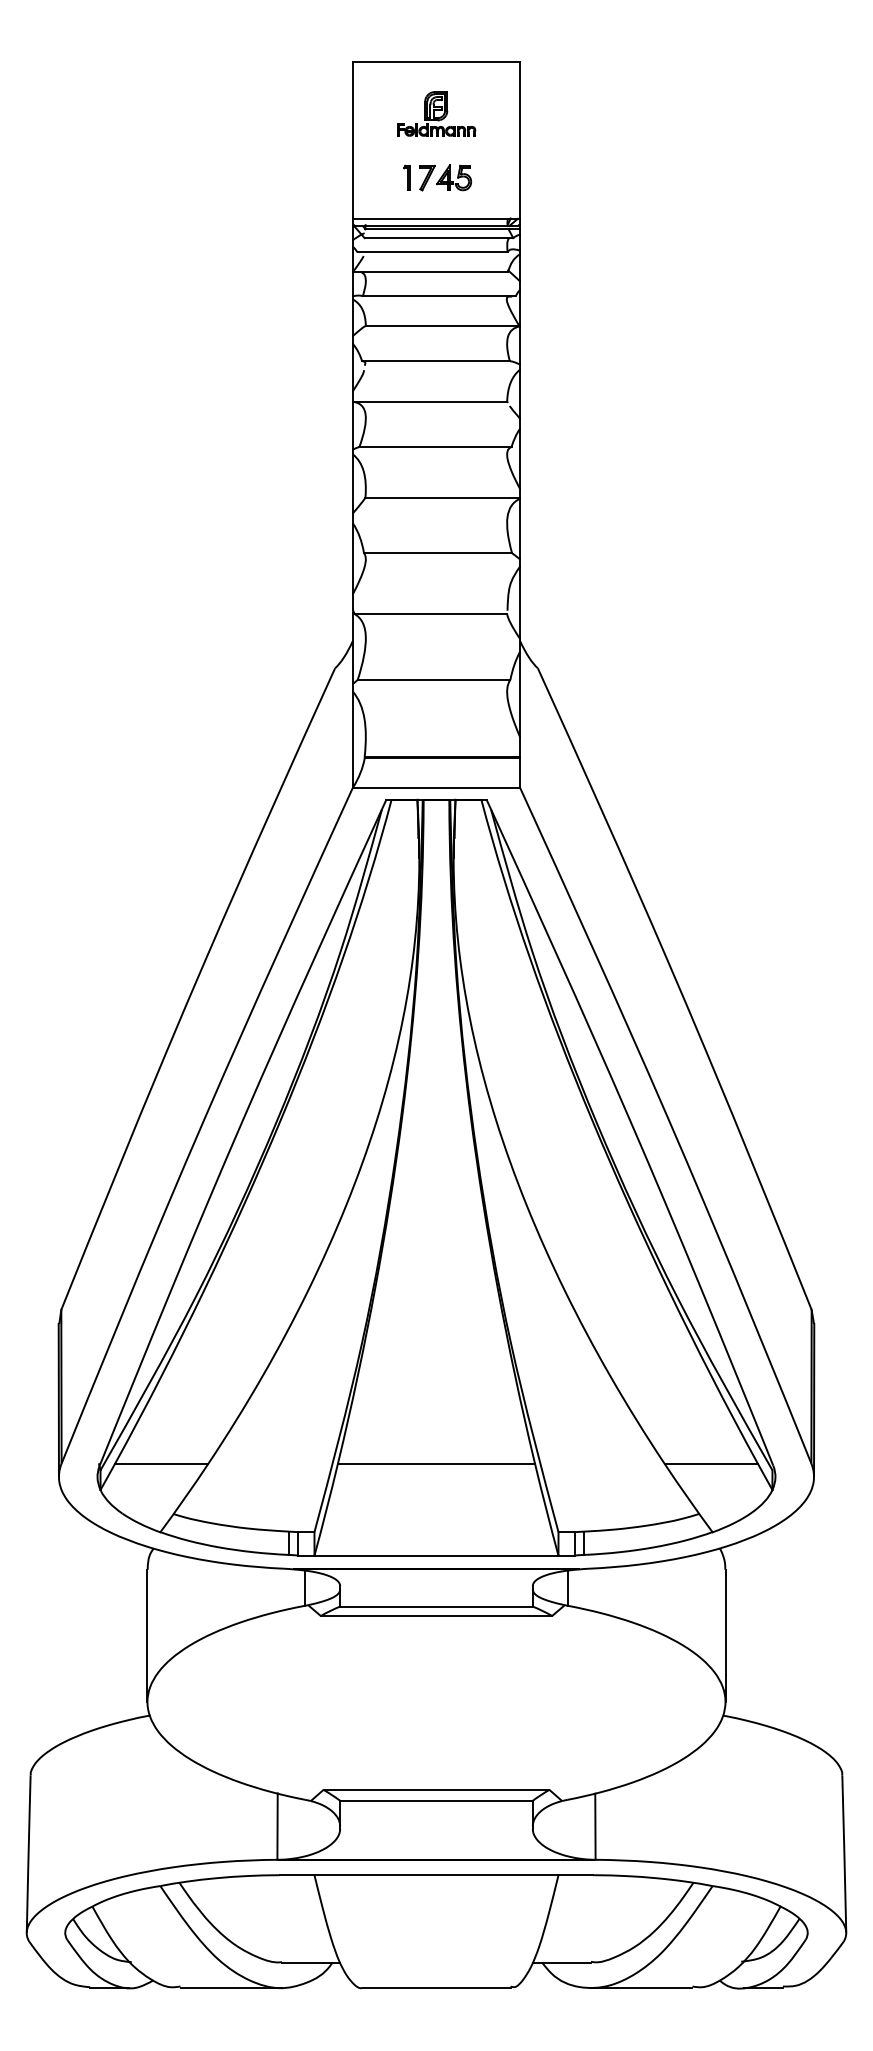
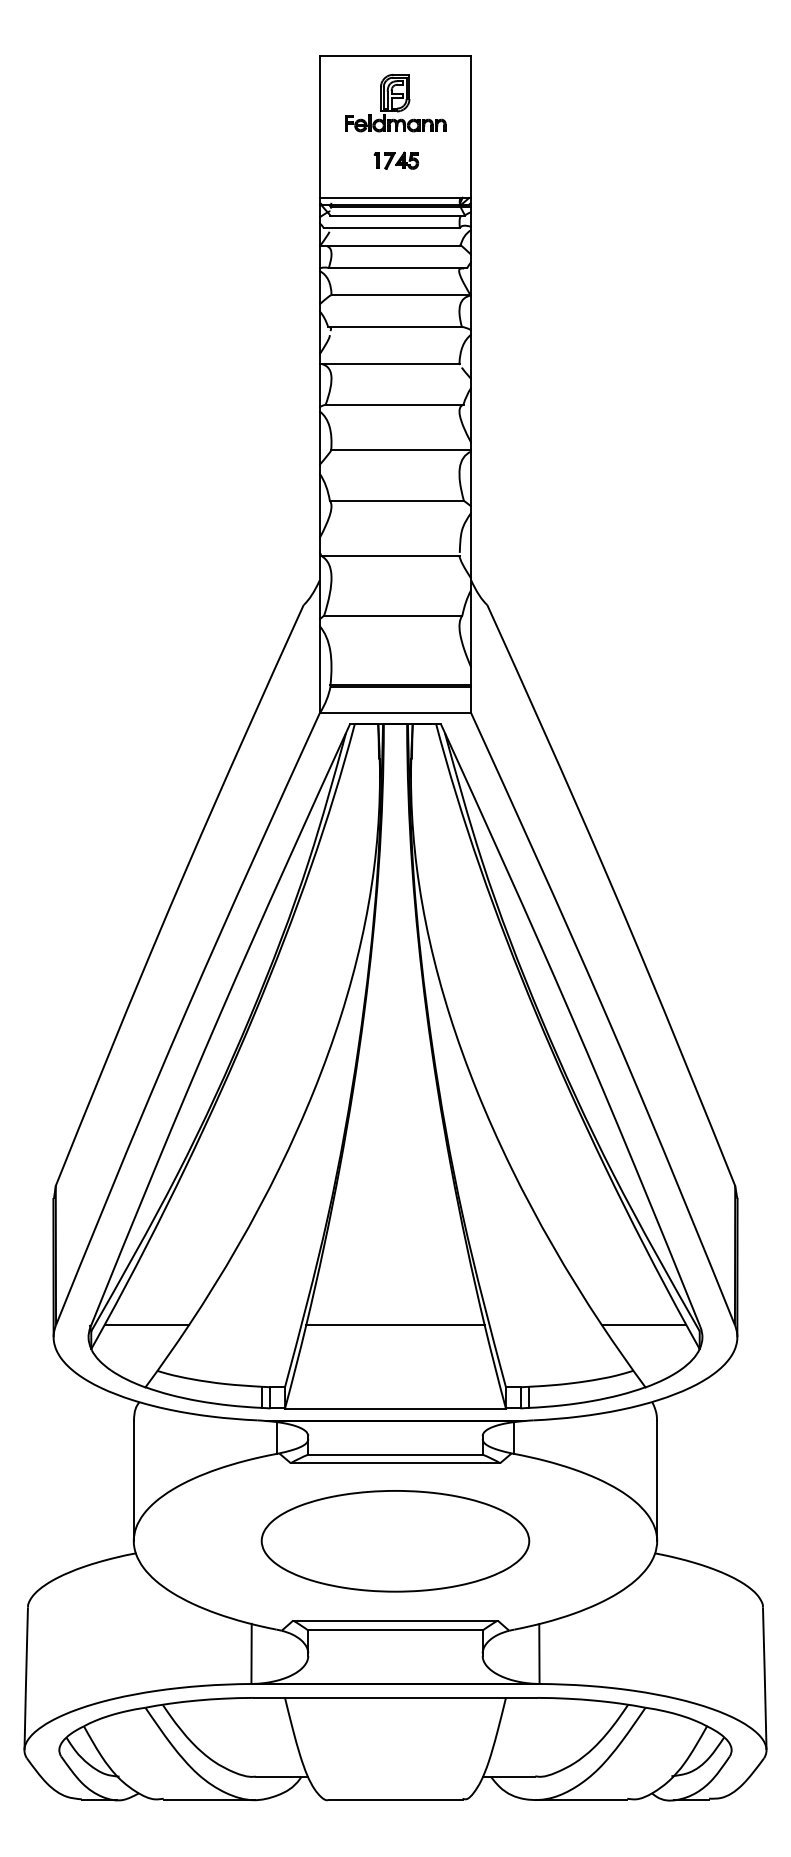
part: (436, 113) -> (395, 102), size x1.43
part: (437, 177) -> (396, 160), size x0.71
part: (436, 1701) -> (395, 1540), added

